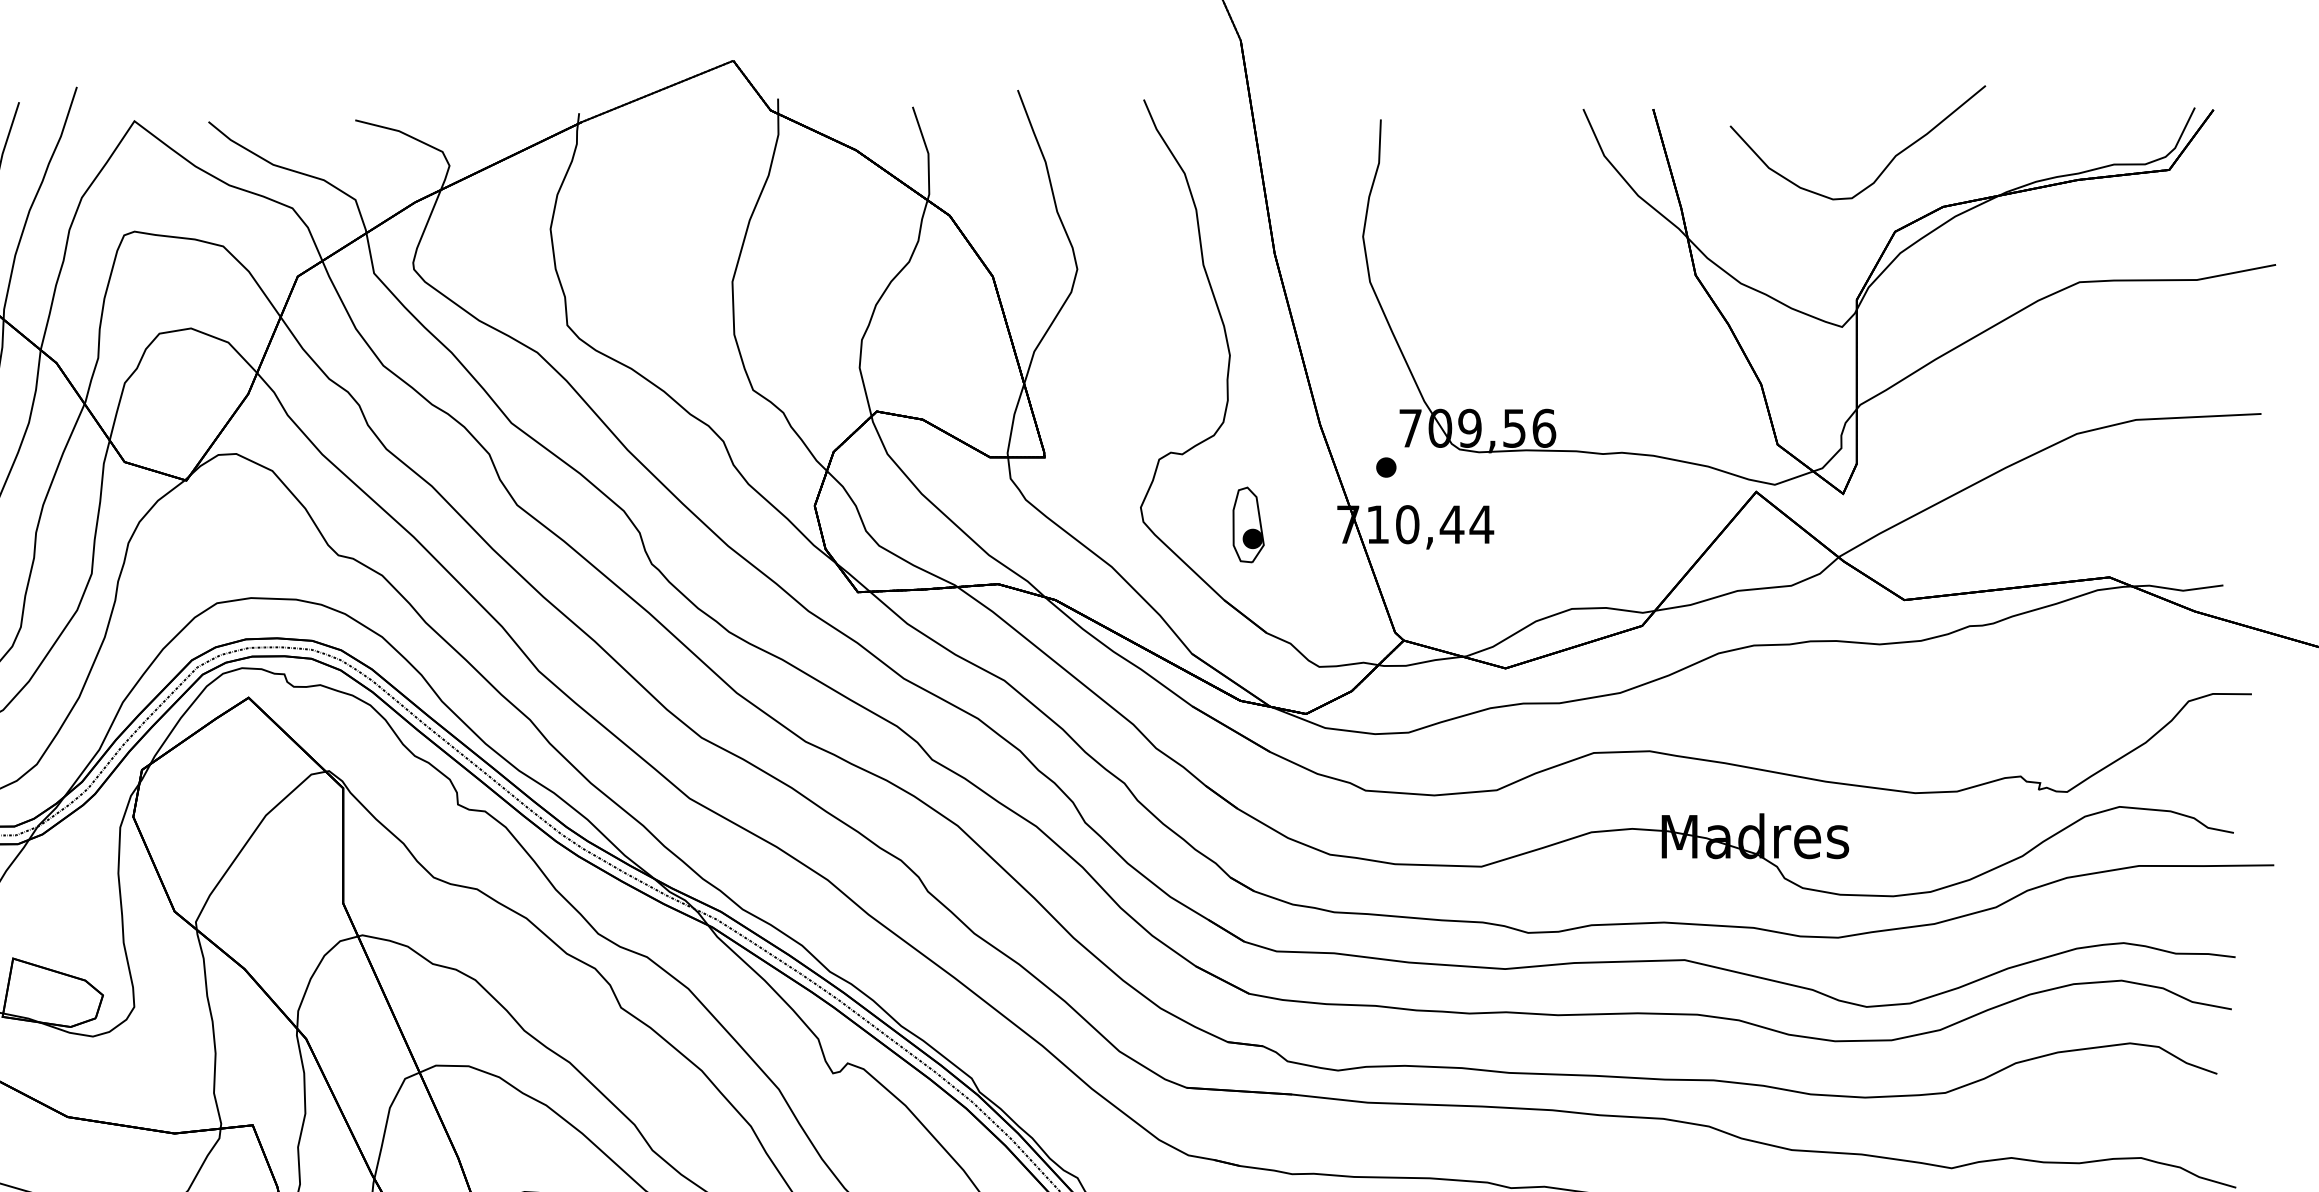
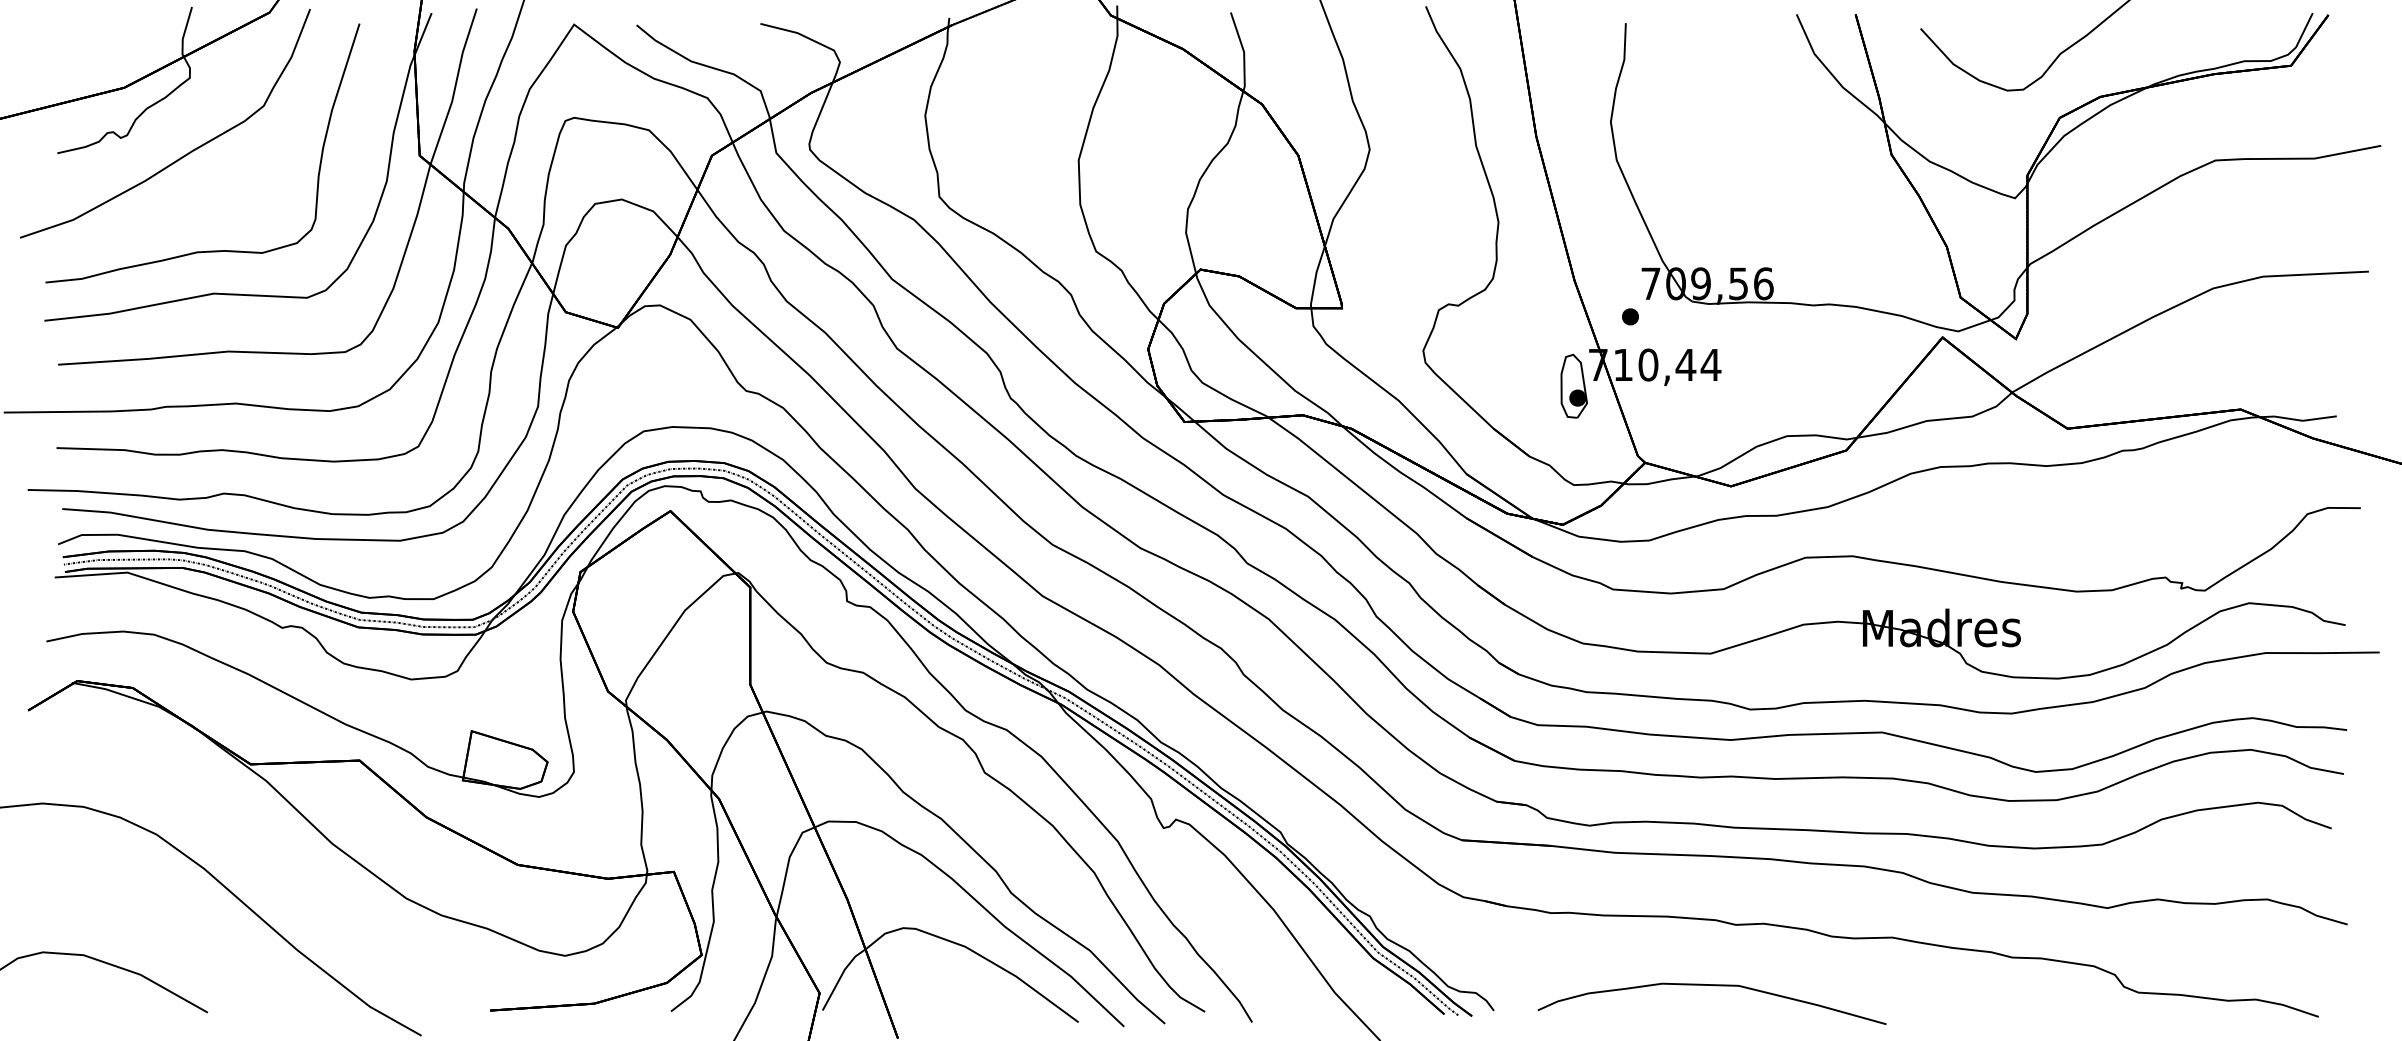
part: (1247, 524) -> (1573, 385), moved

